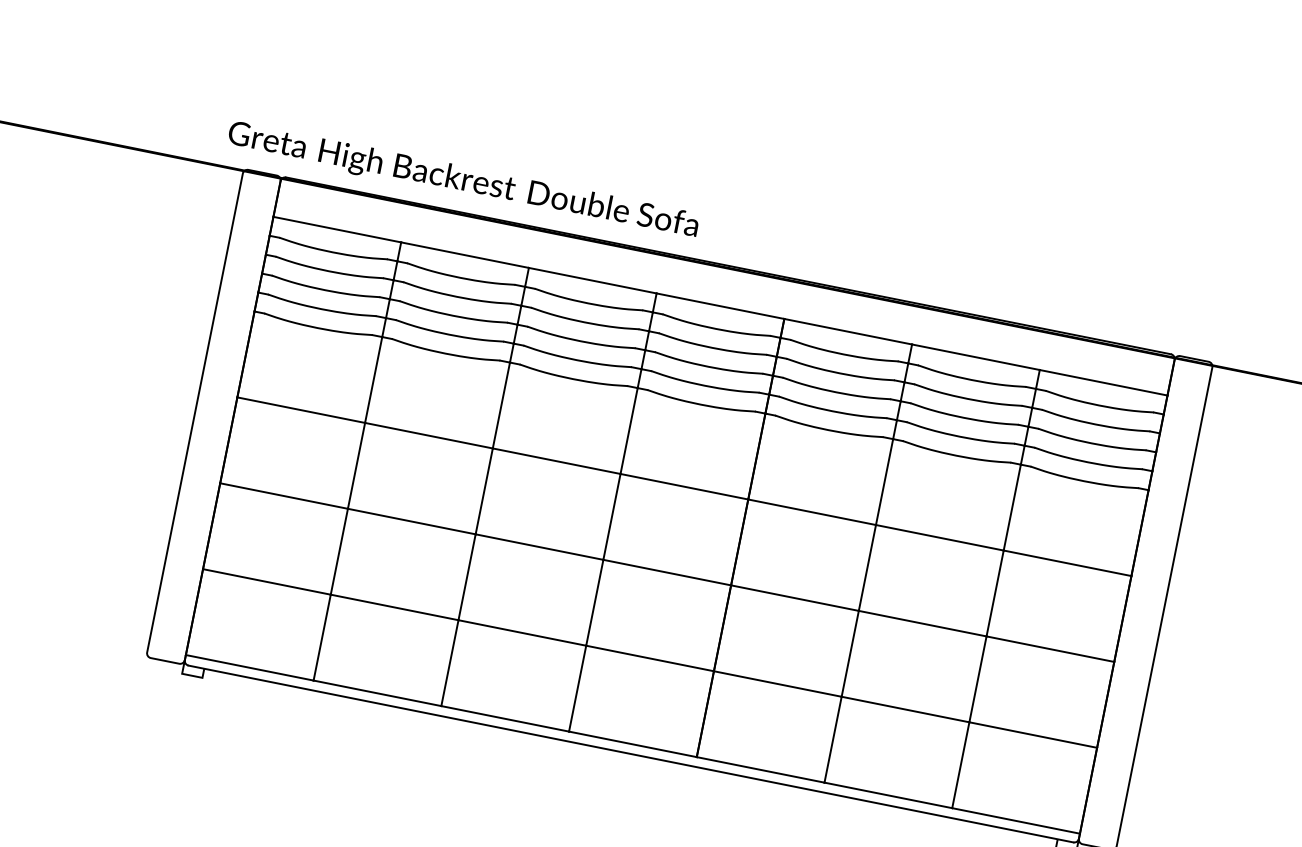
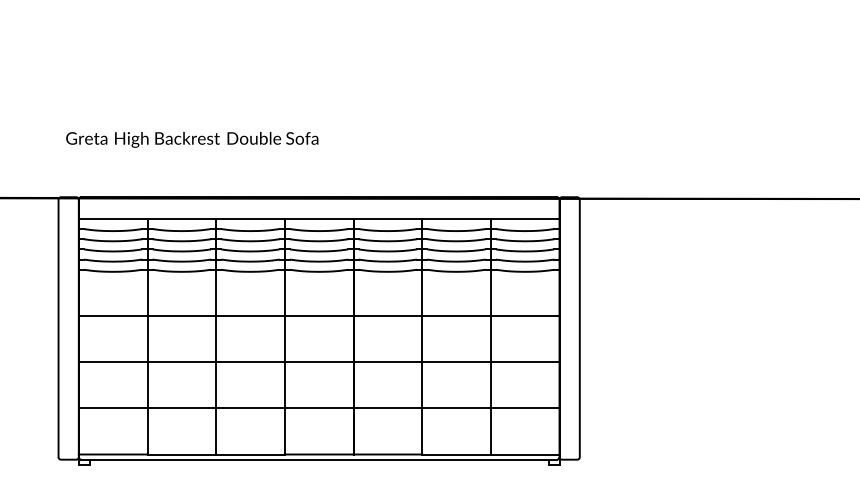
text: (463, 180) -> (192, 139), moved

